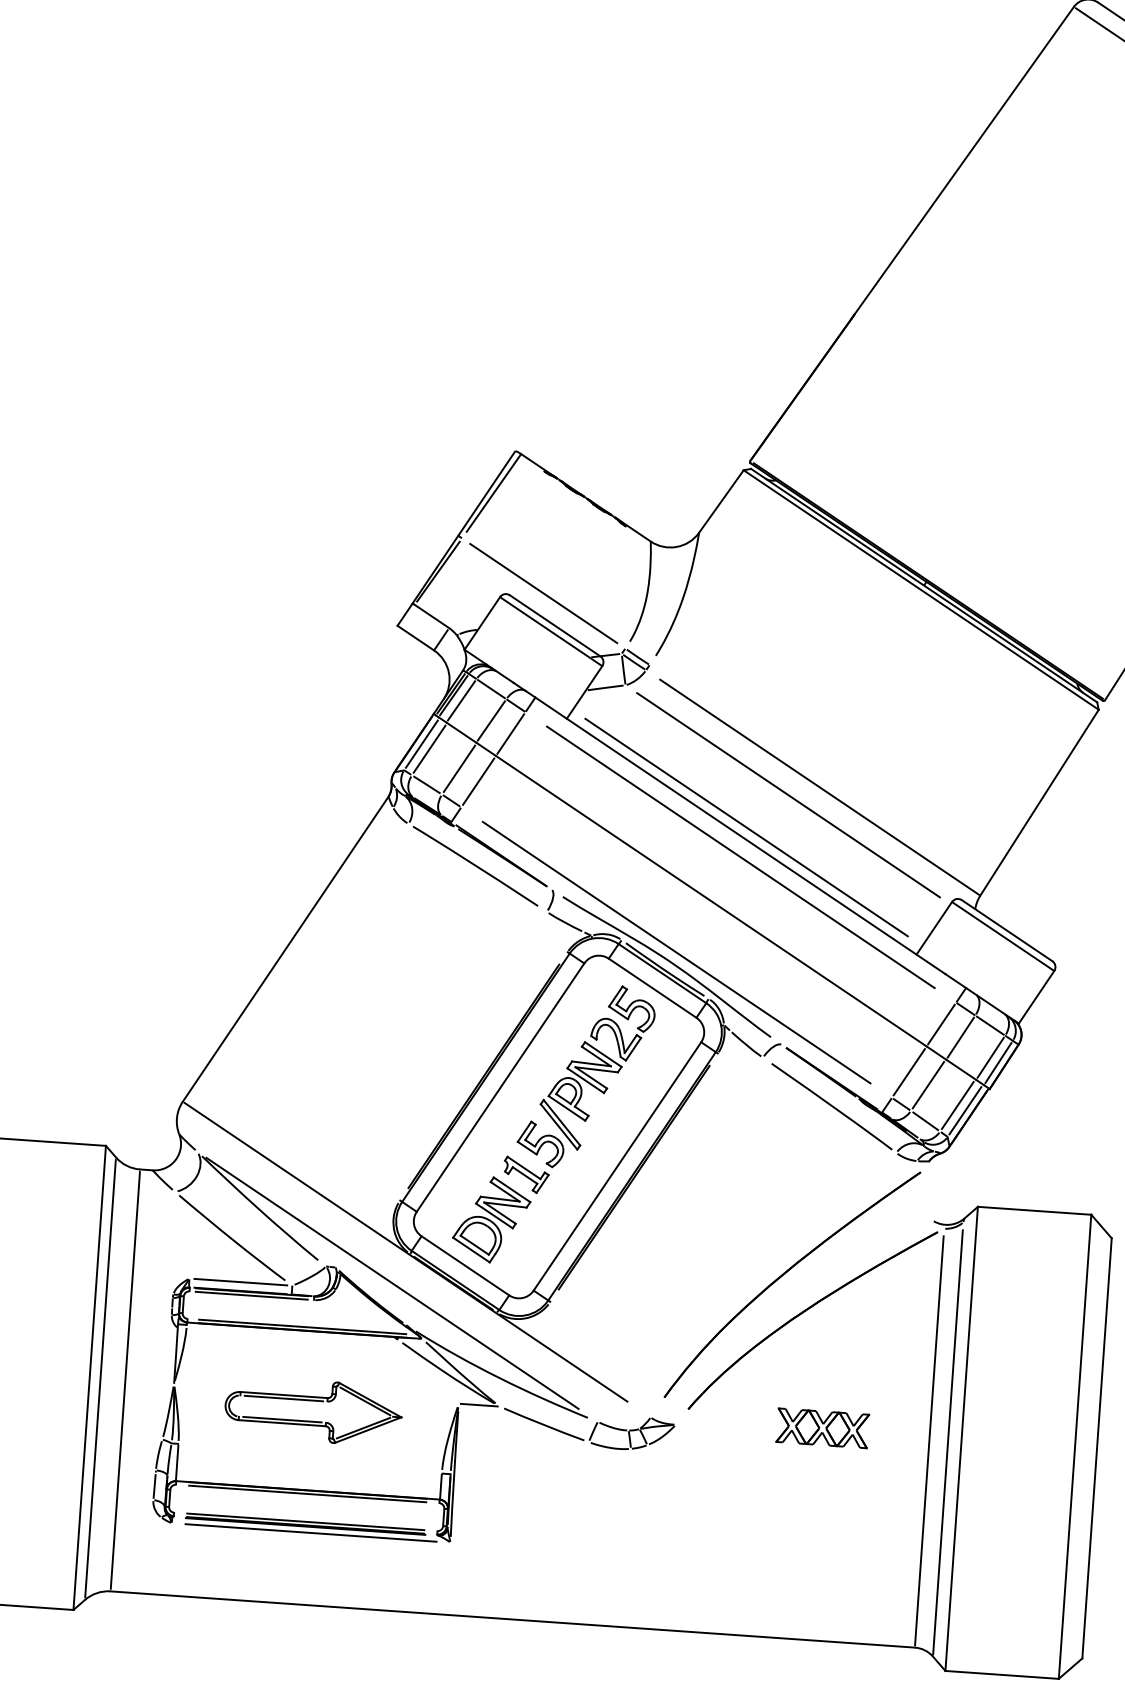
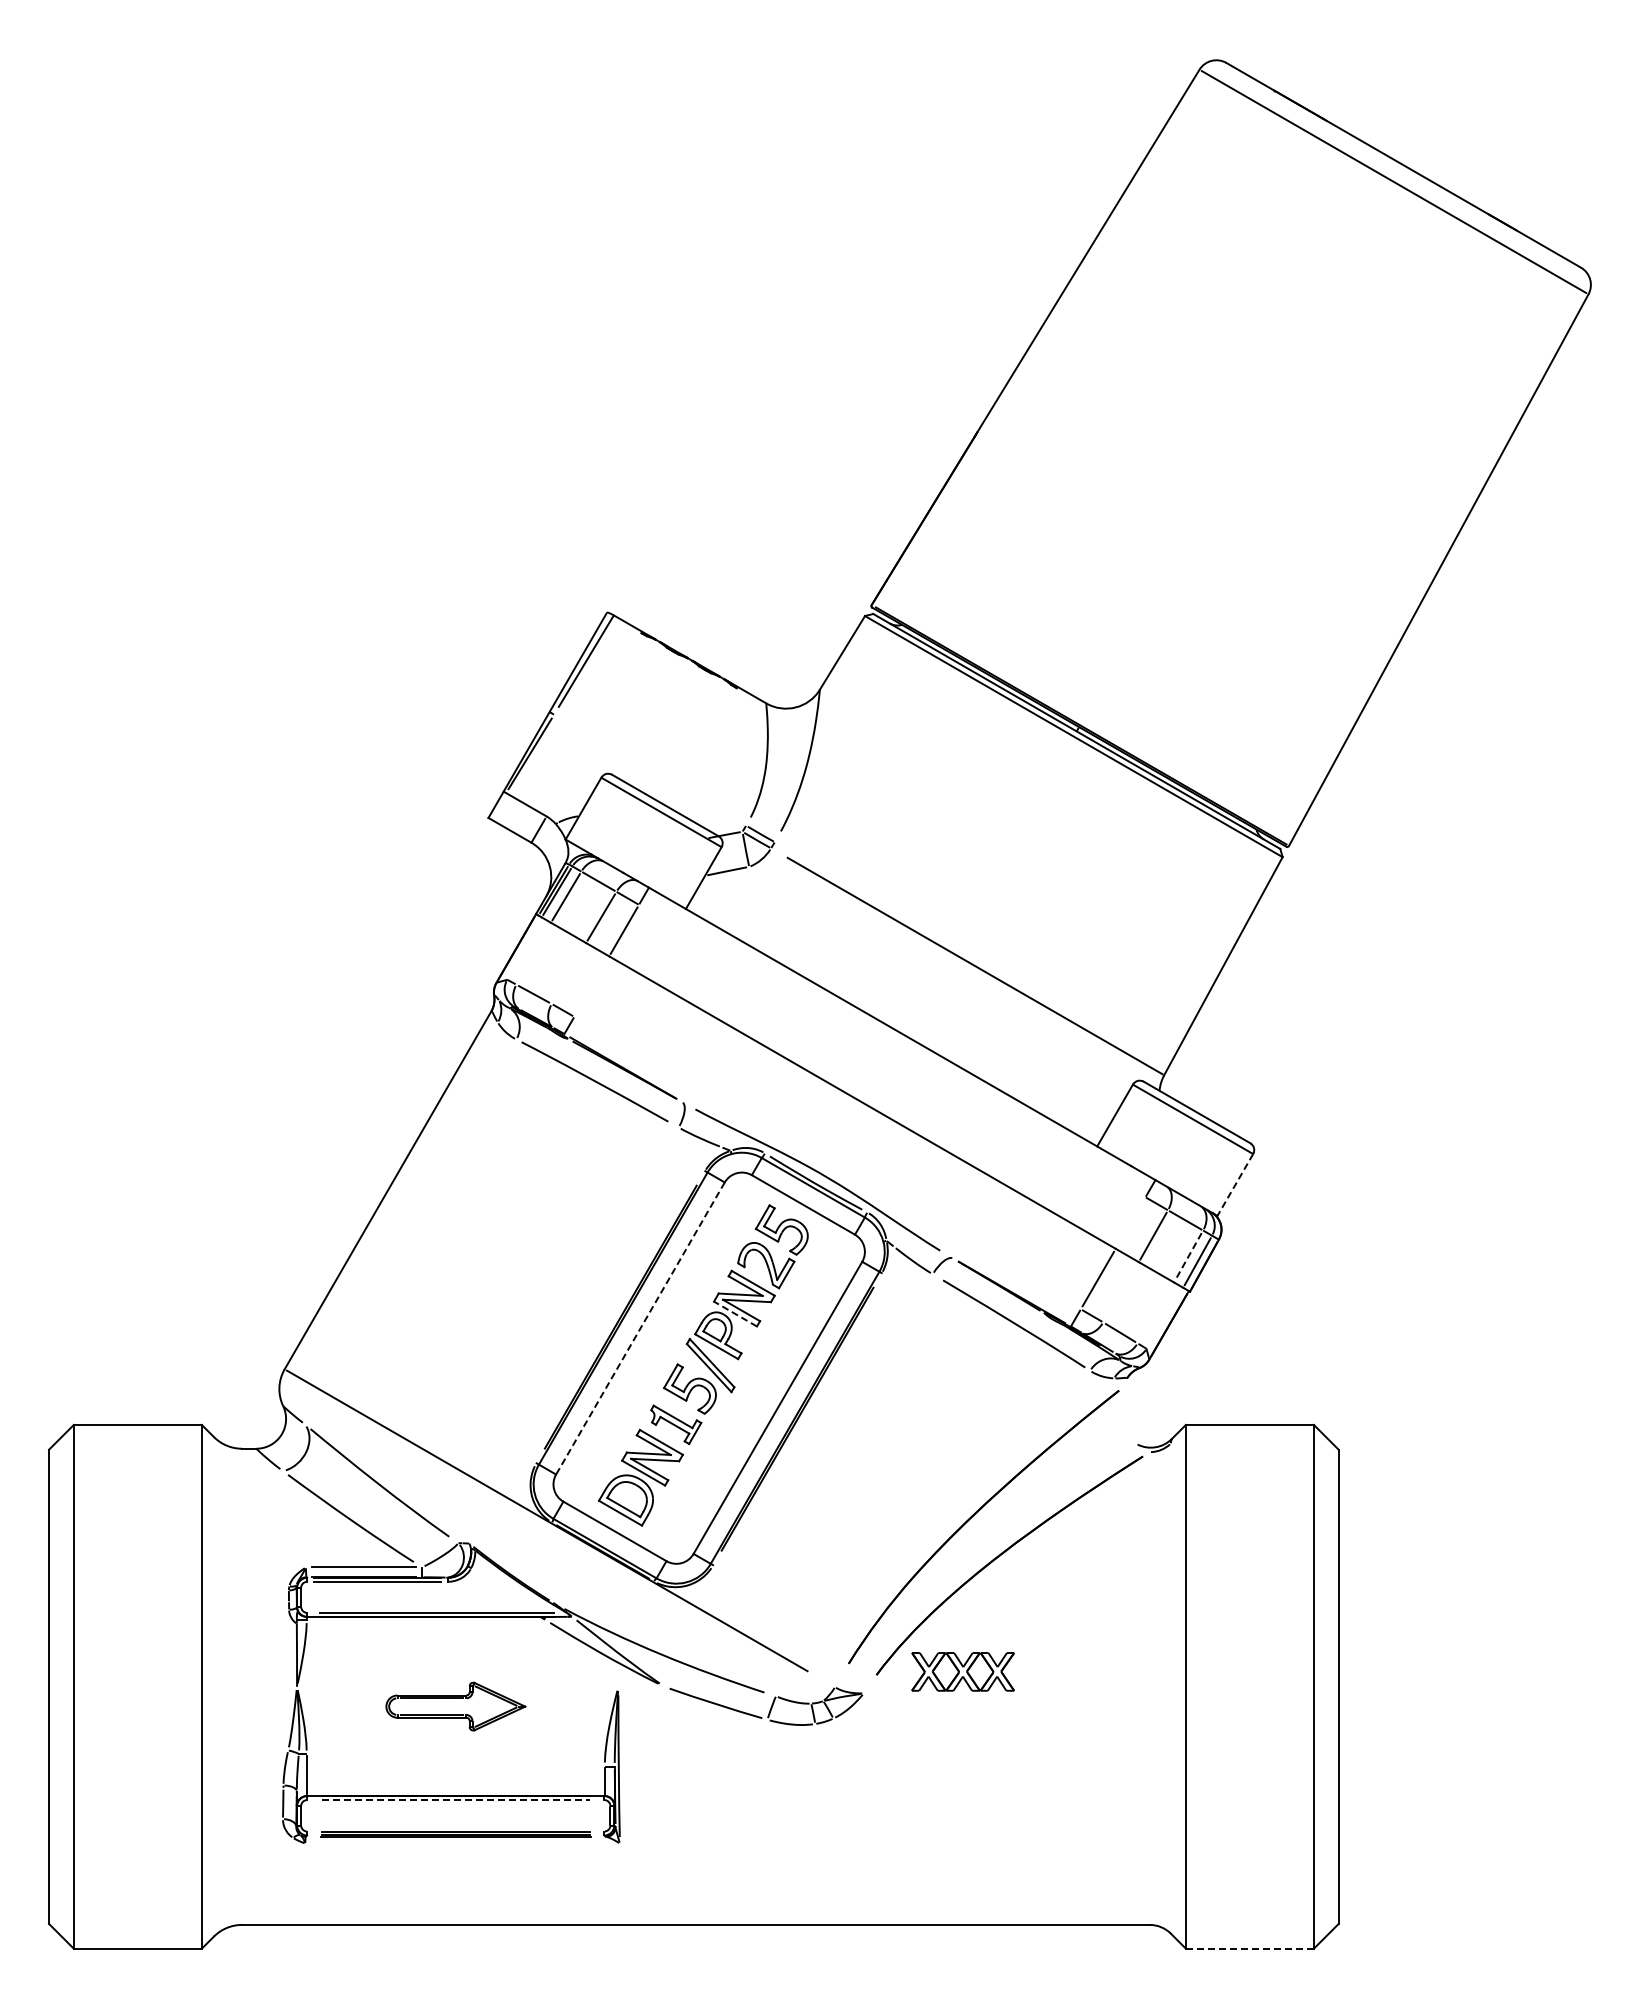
line: (543, 593) -> (649, 770), removed
line: (422, 743) -> (525, 948), removed
line: (429, 748) -> (534, 953), removed
line: (459, 768) -> (569, 973), removed
line: (478, 781) -> (591, 986), removed
line: (788, 795) -> (940, 977), removed
line: (745, 826) -> (895, 1016), removed
line: (741, 856) -> (892, 1050), removed
line: (676, 952) -> (827, 1162), removed
line: (1036, 996) -> (1235, 1184), solid -> dashed
line: (941, 1024) -> (1130, 1222), removed
line: (990, 1057) -> (1188, 1256), solid -> dashed
line: (585, 1081) -> (735, 1314), solid -> dashed
line: (928, 1084) -> (1120, 1291), removed
line: (500, 1087) -> (640, 1328), solid -> dashed
line: (957, 1105) -> (1155, 1312), removed
line: (965, 1110) -> (1164, 1317), removed
line: (392, 1283) -> (534, 1556), removed
line: (100, 1378) -> (214, 1686), removed
line: (125, 1380) -> (242, 1686), removed
line: (479, 1404) -> (641, 1686), removed
part: (313, 1411) -> (455, 1706), size x0.7
part: (822, 1427) -> (962, 1671), moved
line: (929, 1440) -> (1149, 1691), removed
line: (947, 1442) -> (1170, 1691), removed
line: (307, 1494) -> (455, 1800), solid -> dashed
line: (310, 1532) -> (462, 1843), removed
line: (1001, 1674) -> (1249, 1948), solid -> dashed

